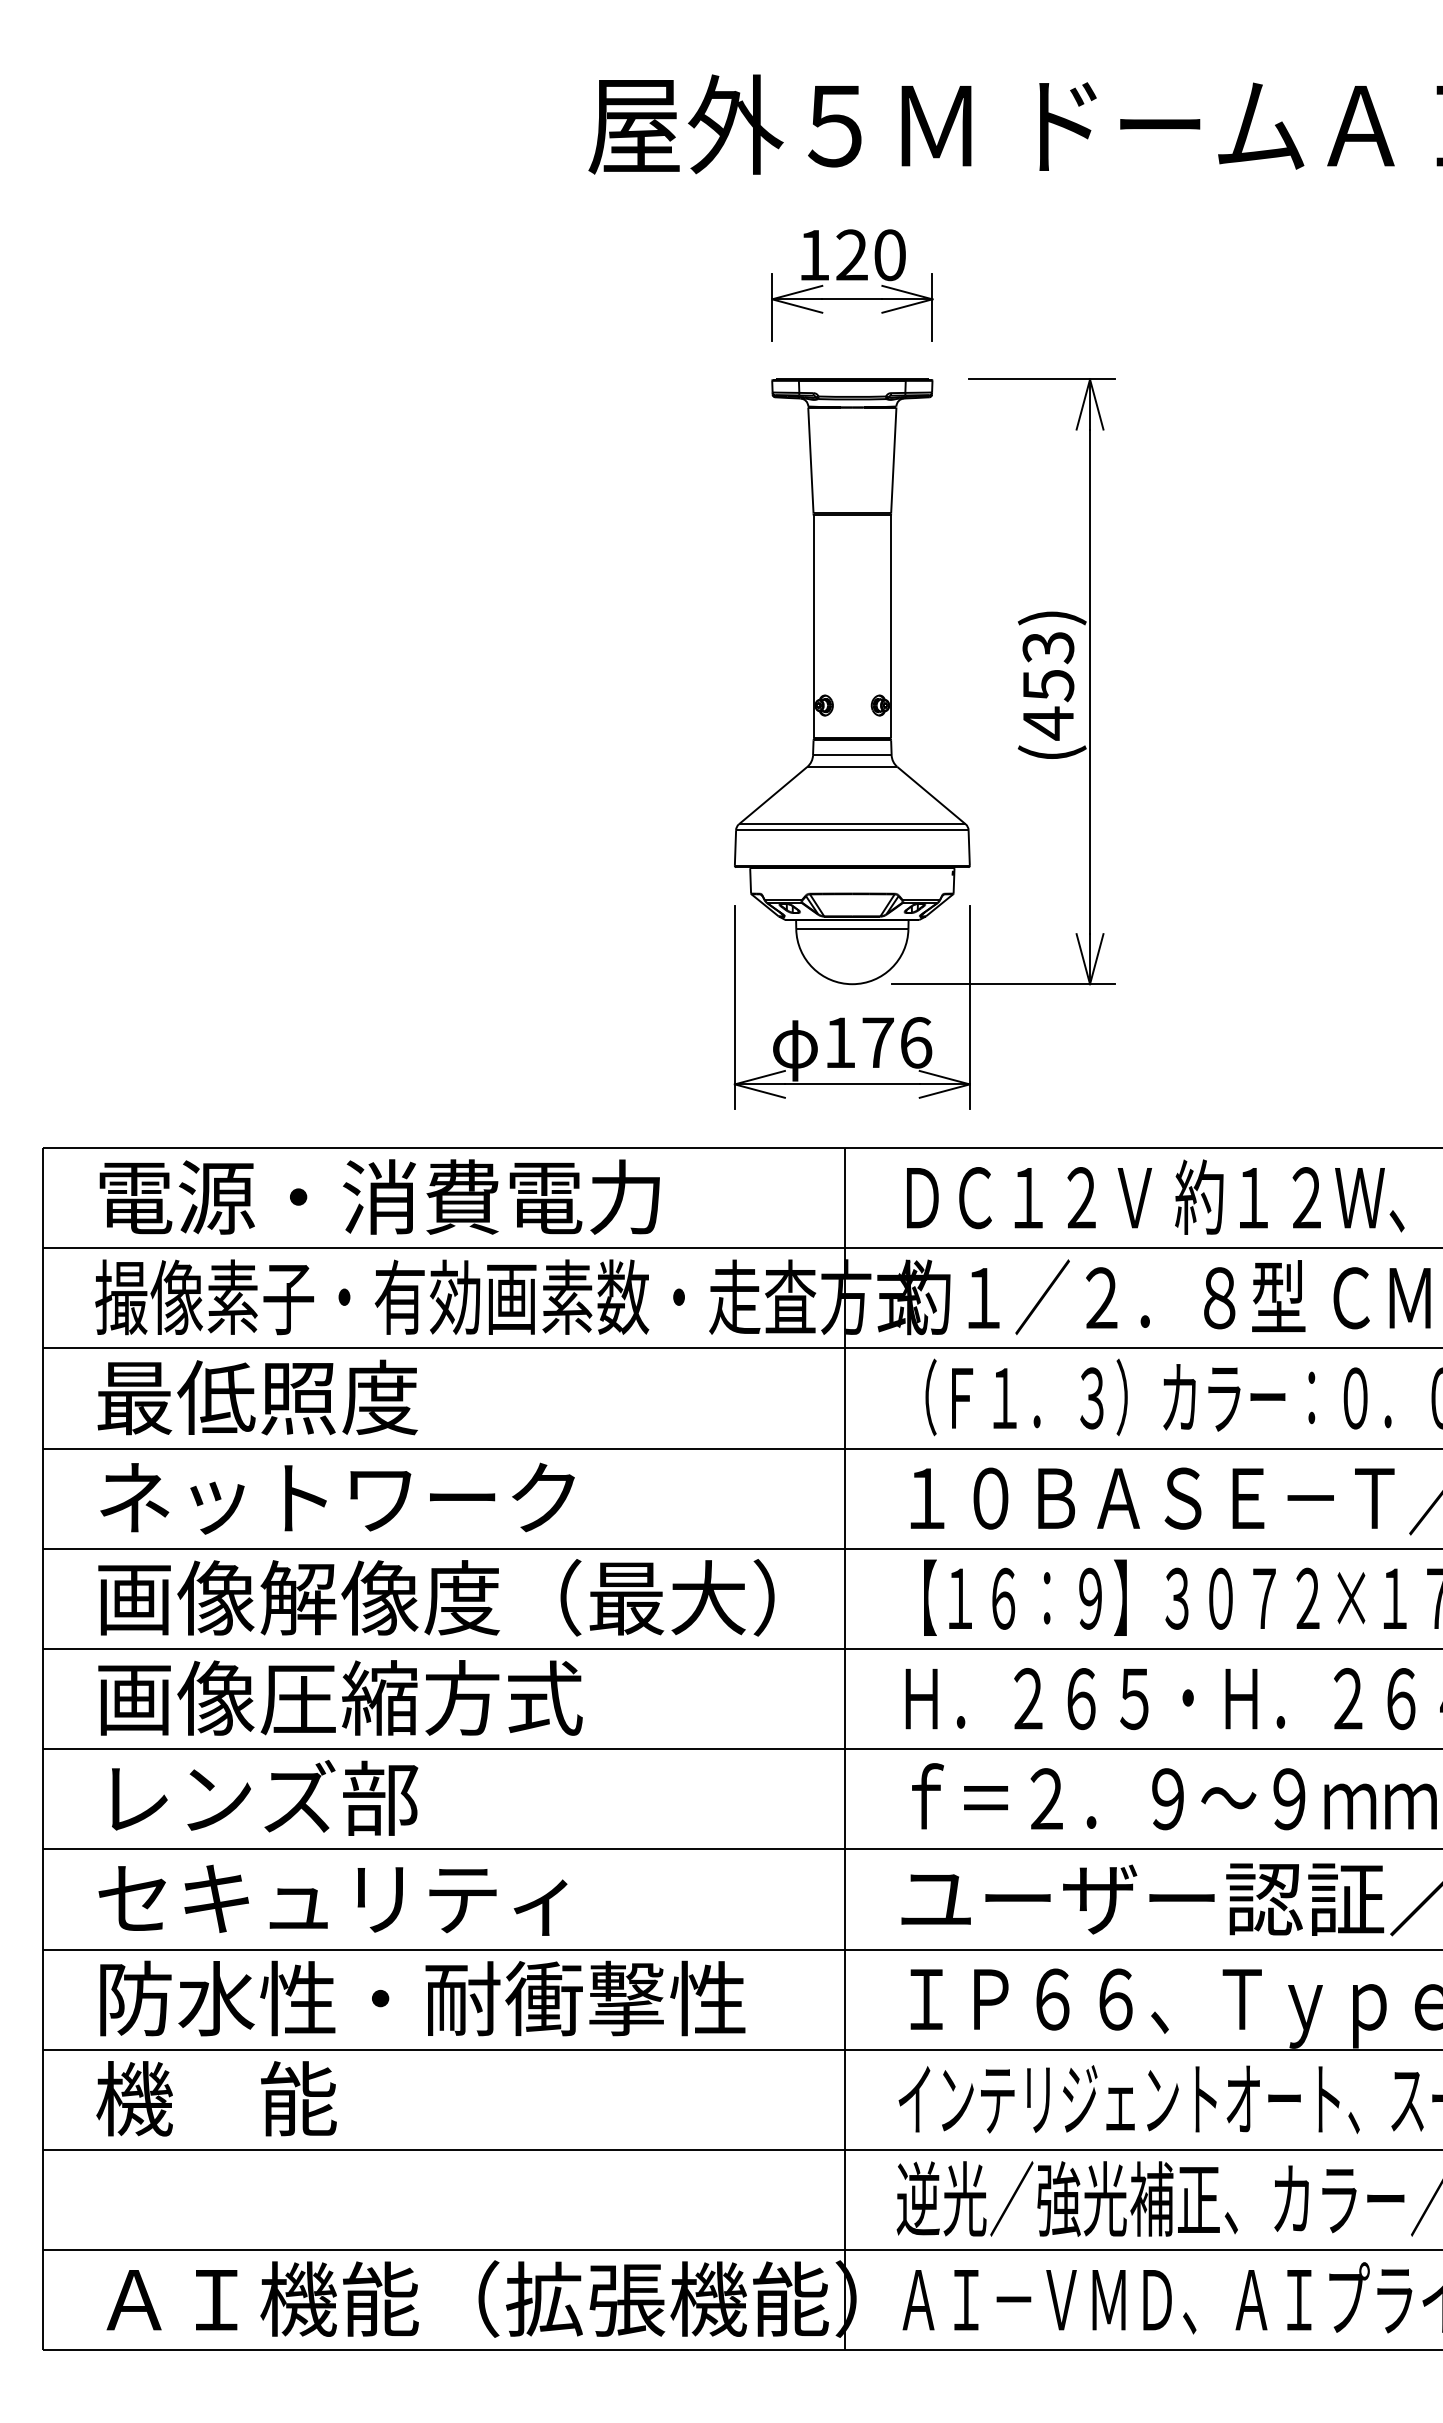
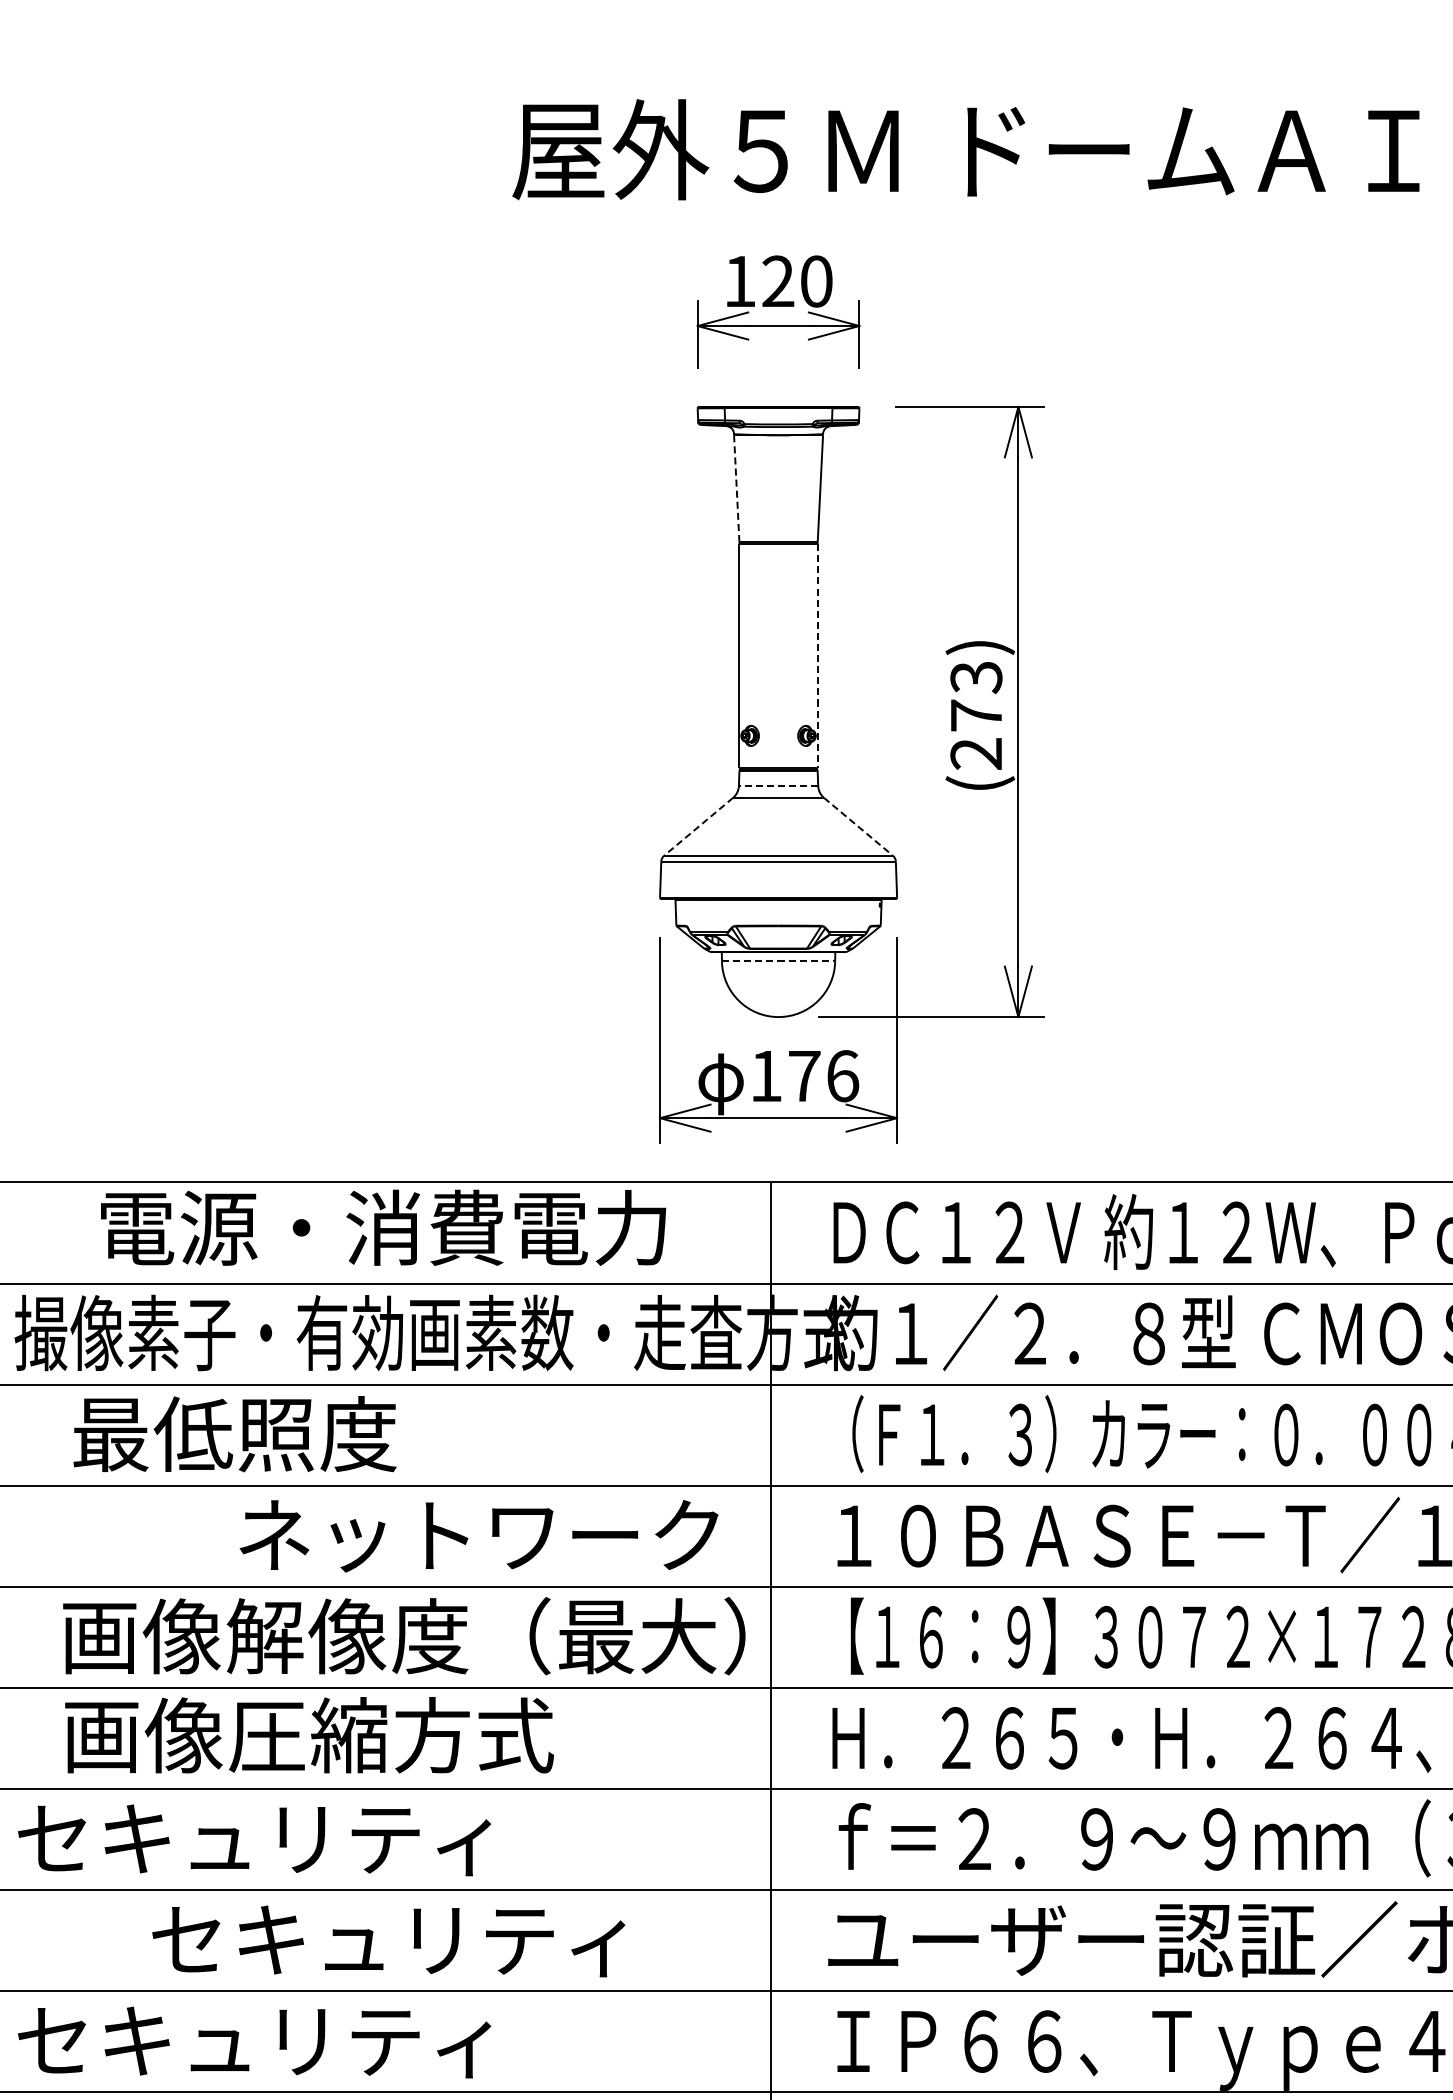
line: (810, 460) -> (736, 488), solid -> dashed
line: (891, 627) -> (818, 657), solid -> dashed
text: (1048, 704) -> (976, 734), (453) -> (273)
line: (851, 755) -> (777, 786), solid -> dashed
line: (773, 795) -> (699, 826), solid -> dashed
line: (931, 795) -> (858, 826), solid -> dashed
line: (852, 929) -> (778, 961), solid -> dashed
text: (379, 1196) -> (383, 1227), moved
text: (257, 1397) -> (234, 1434), moved
text: (337, 1498) -> (479, 1535), moved
text: (436, 1597) -> (404, 1635), moved
text: (340, 1697) -> (309, 1734), moved
text: (332, 1797) -> (254, 1837), レンズ部 -> セキュリティ
text: (332, 1899) -> (388, 1940), moved
text: (421, 1998) -> (343, 2040), 防水性・耐衝撃性 -> セキュリティ

